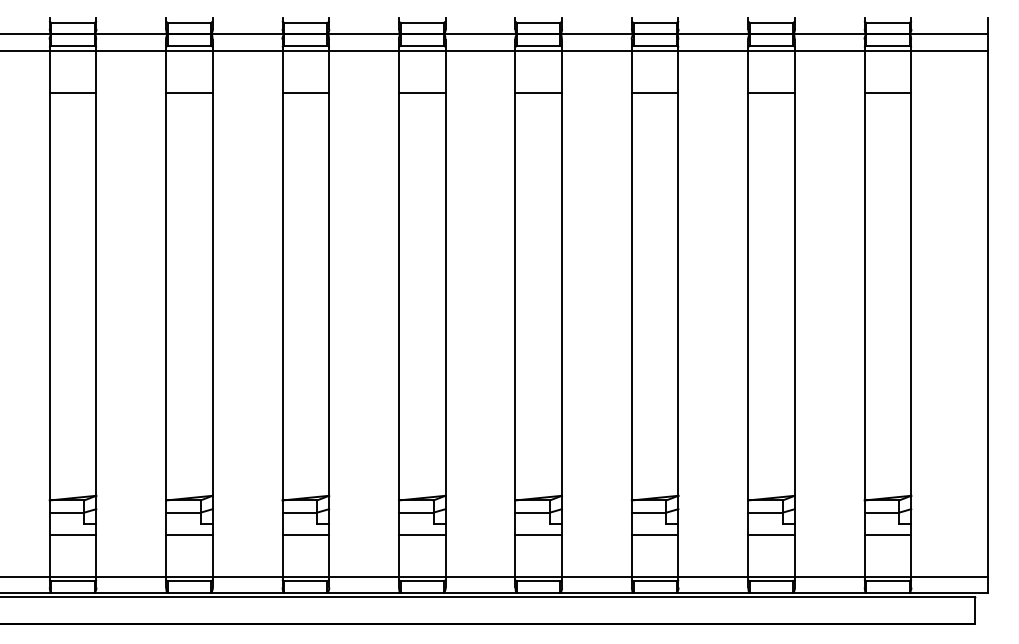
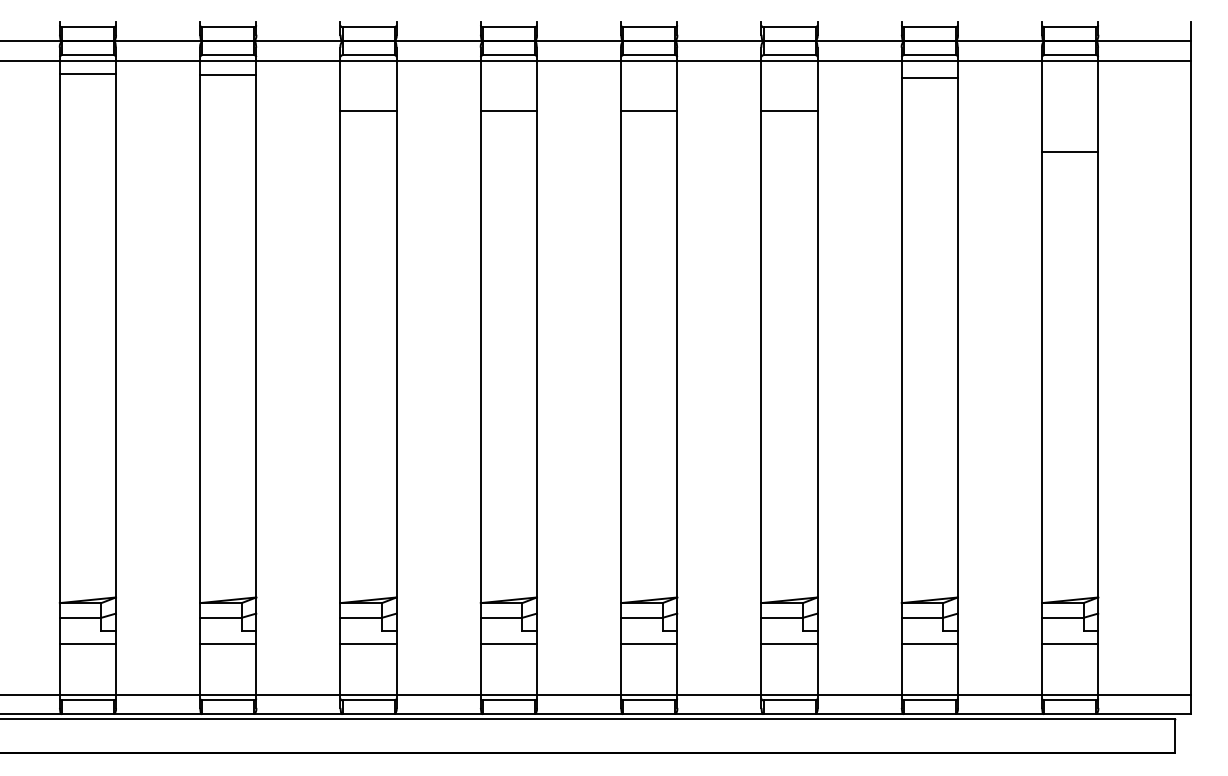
line: (72, 92) -> (87, 74), moved
line: (189, 92) -> (228, 75), moved
line: (771, 92) -> (929, 78), moved
line: (888, 92) -> (1070, 152), moved

